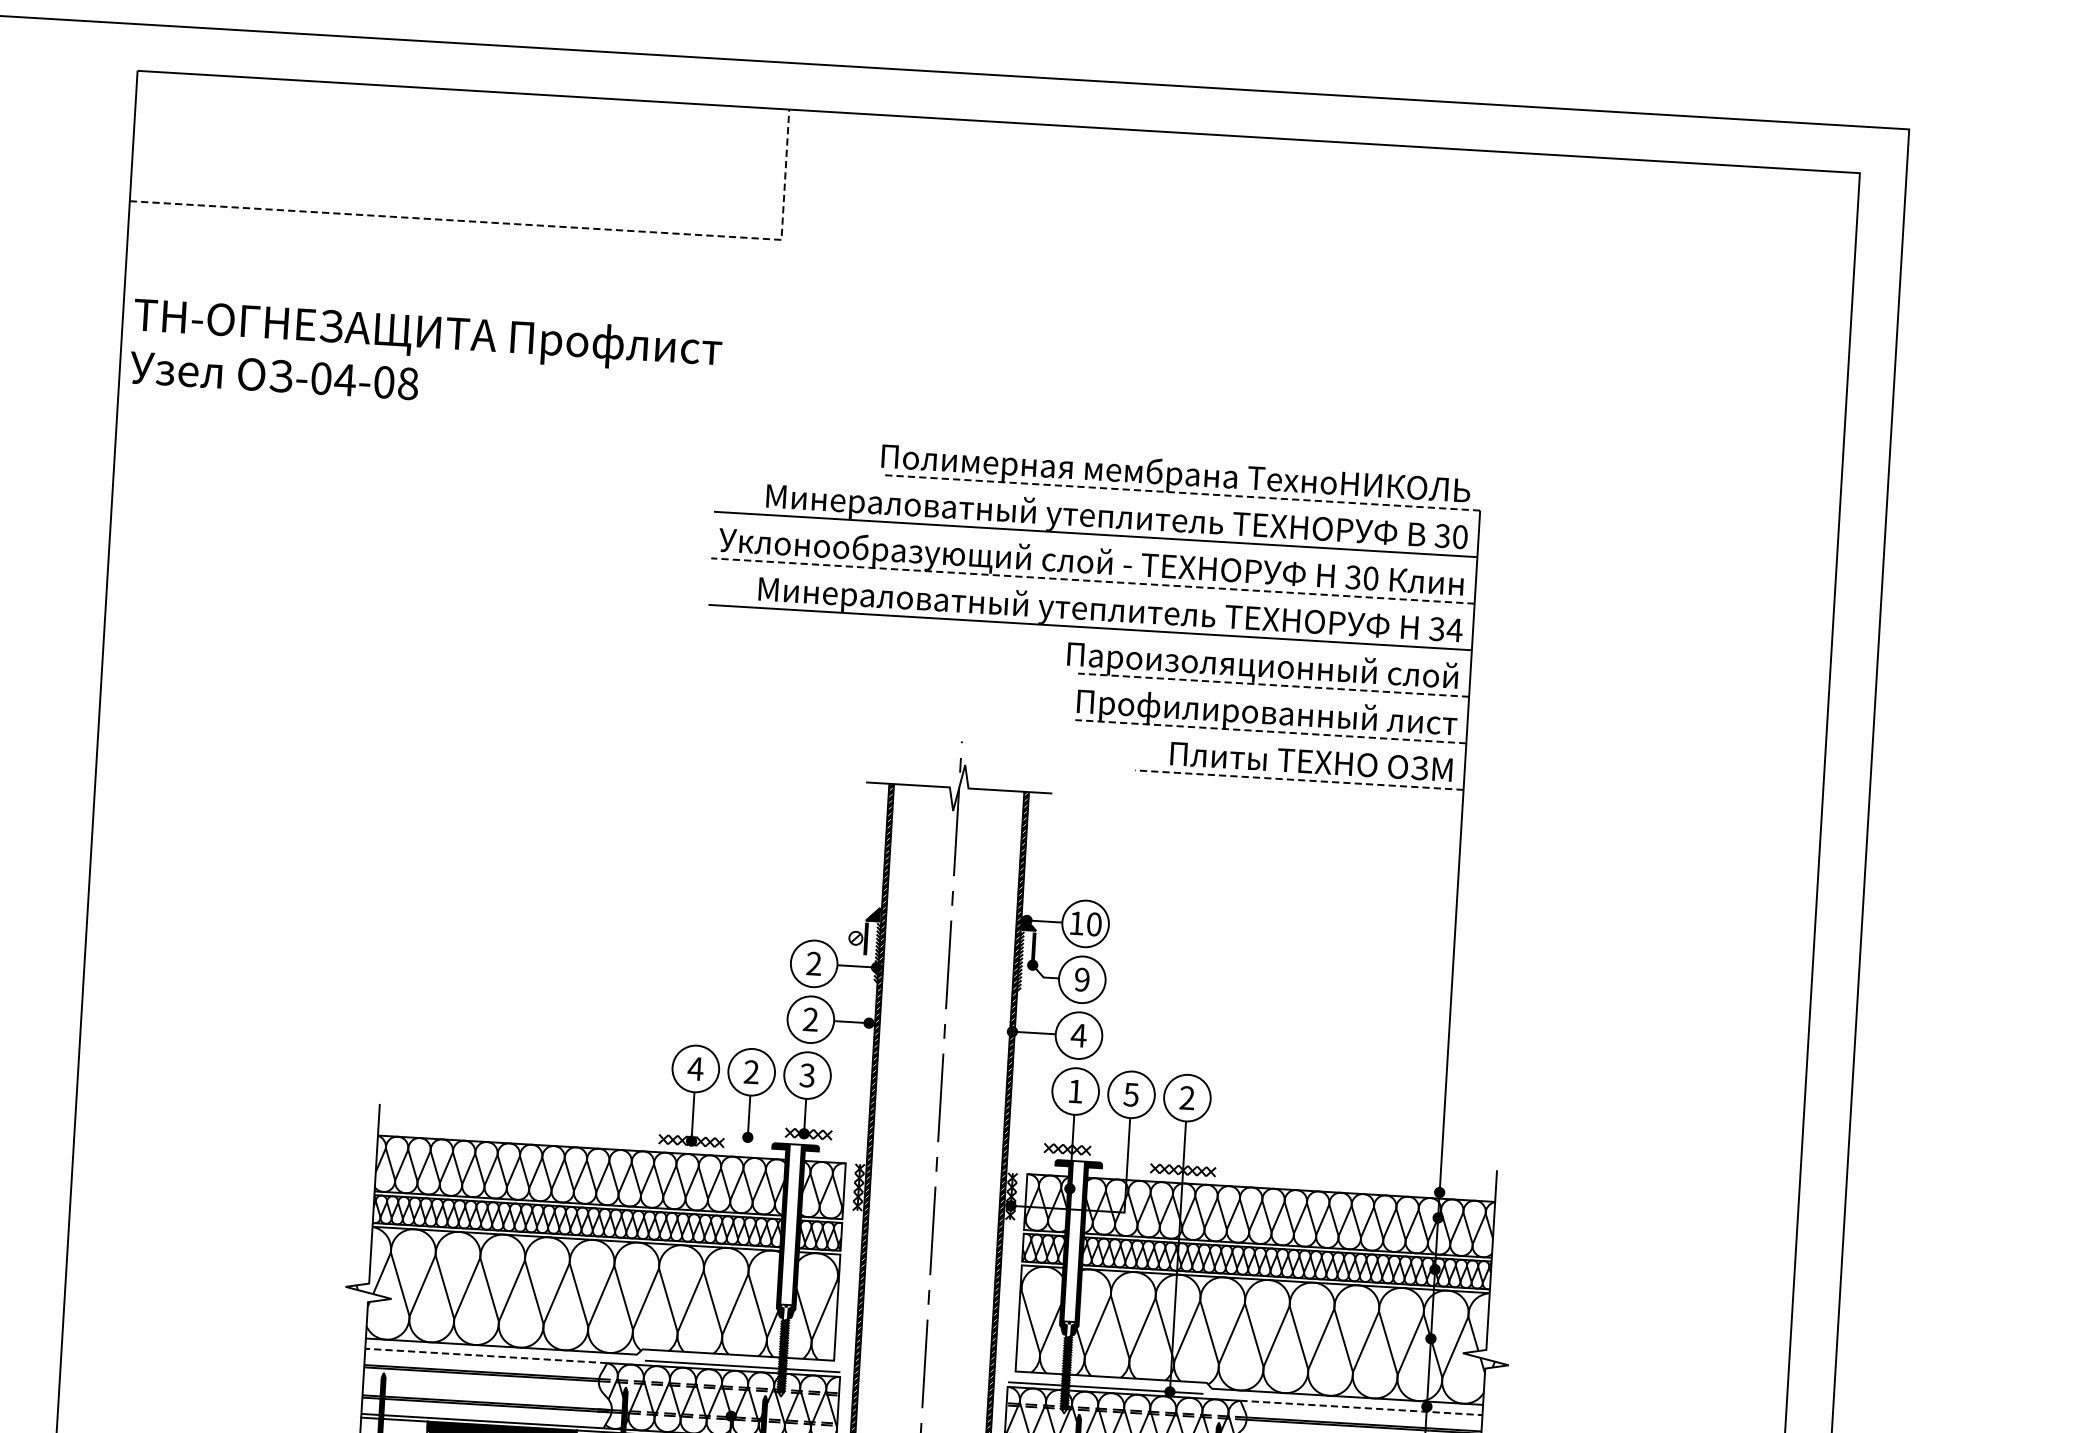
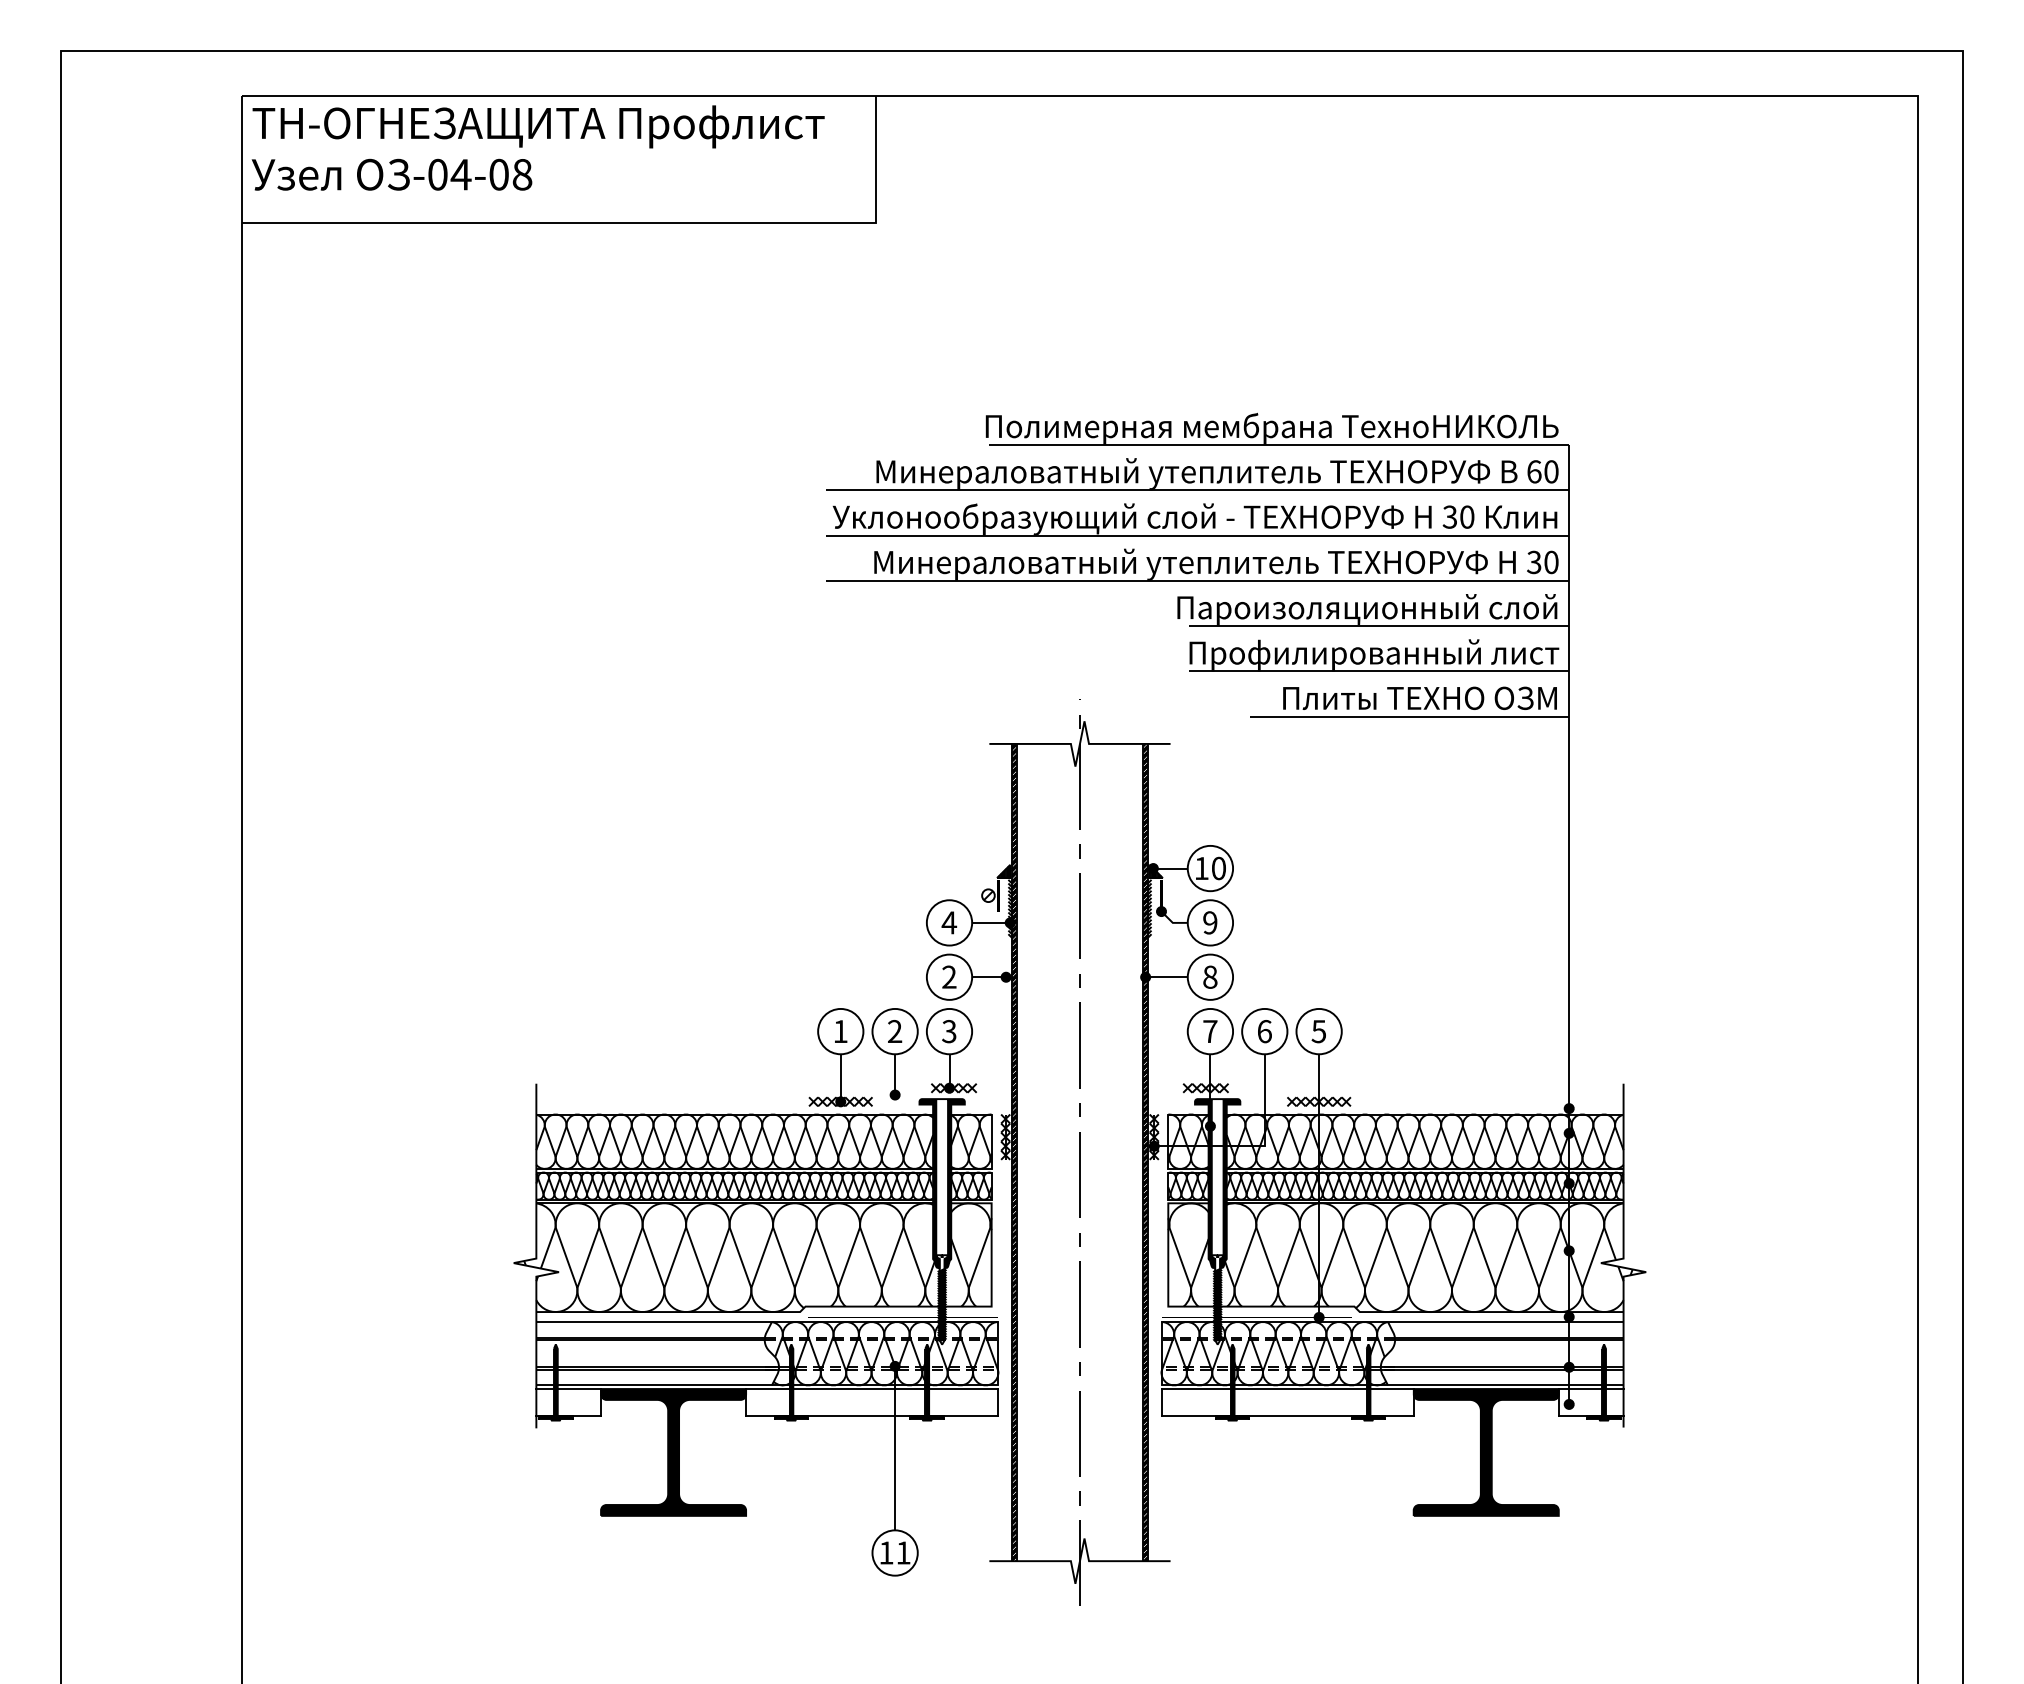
line: (521, 224) -> (623, 222), dashed -> solid
text: (425, 356) -> (537, 147), moved
line: (1182, 492) -> (1279, 444), dashed -> solid
text: (1442, 535) -> (1534, 471), 30 -> 60
line: (1092, 580) -> (1197, 535), dashed -> solid
text: (1454, 630) -> (1551, 562), 34 -> 30
line: (1273, 685) -> (1378, 626), dashed -> solid
line: (1270, 731) -> (1378, 671), dashed -> solid
line: (1299, 779) -> (1409, 716), dashed -> solid
text: (814, 963) -> (949, 922), 2 -> 4
text: (1078, 1034) -> (1209, 976), 4 -> 8
text: (695, 1068) -> (840, 1031), 4 -> 1
text: (1075, 1091) -> (1210, 1031), 1 -> 7
text: (1131, 1094) -> (1264, 1031), 5 -> 6
text: (1186, 1098) -> (1318, 1031), 2 -> 5
line: (486, 1355) -> (654, 1321), dashed -> solid
line: (1361, 1407) -> (1505, 1321), dashed -> solid

